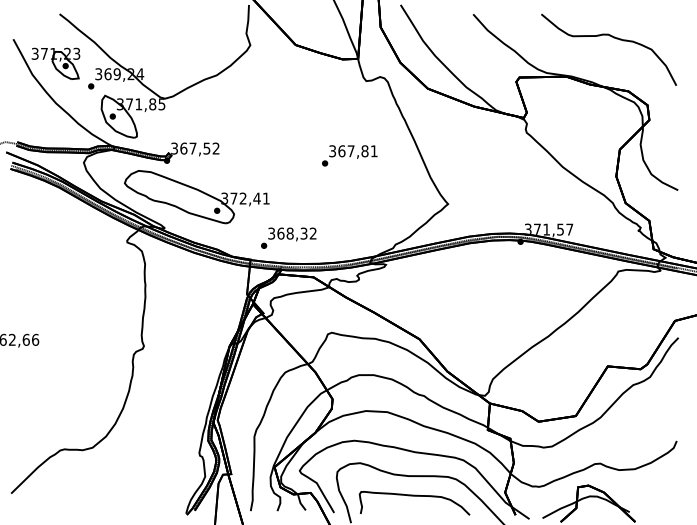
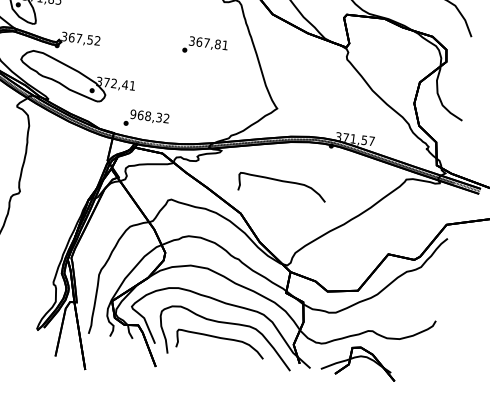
text: (349, 155) -> (205, 46), moved
text: (271, 233) -> (133, 114), 368,32 -> 968,32
part: (466, 293) -> (282, 181), added

